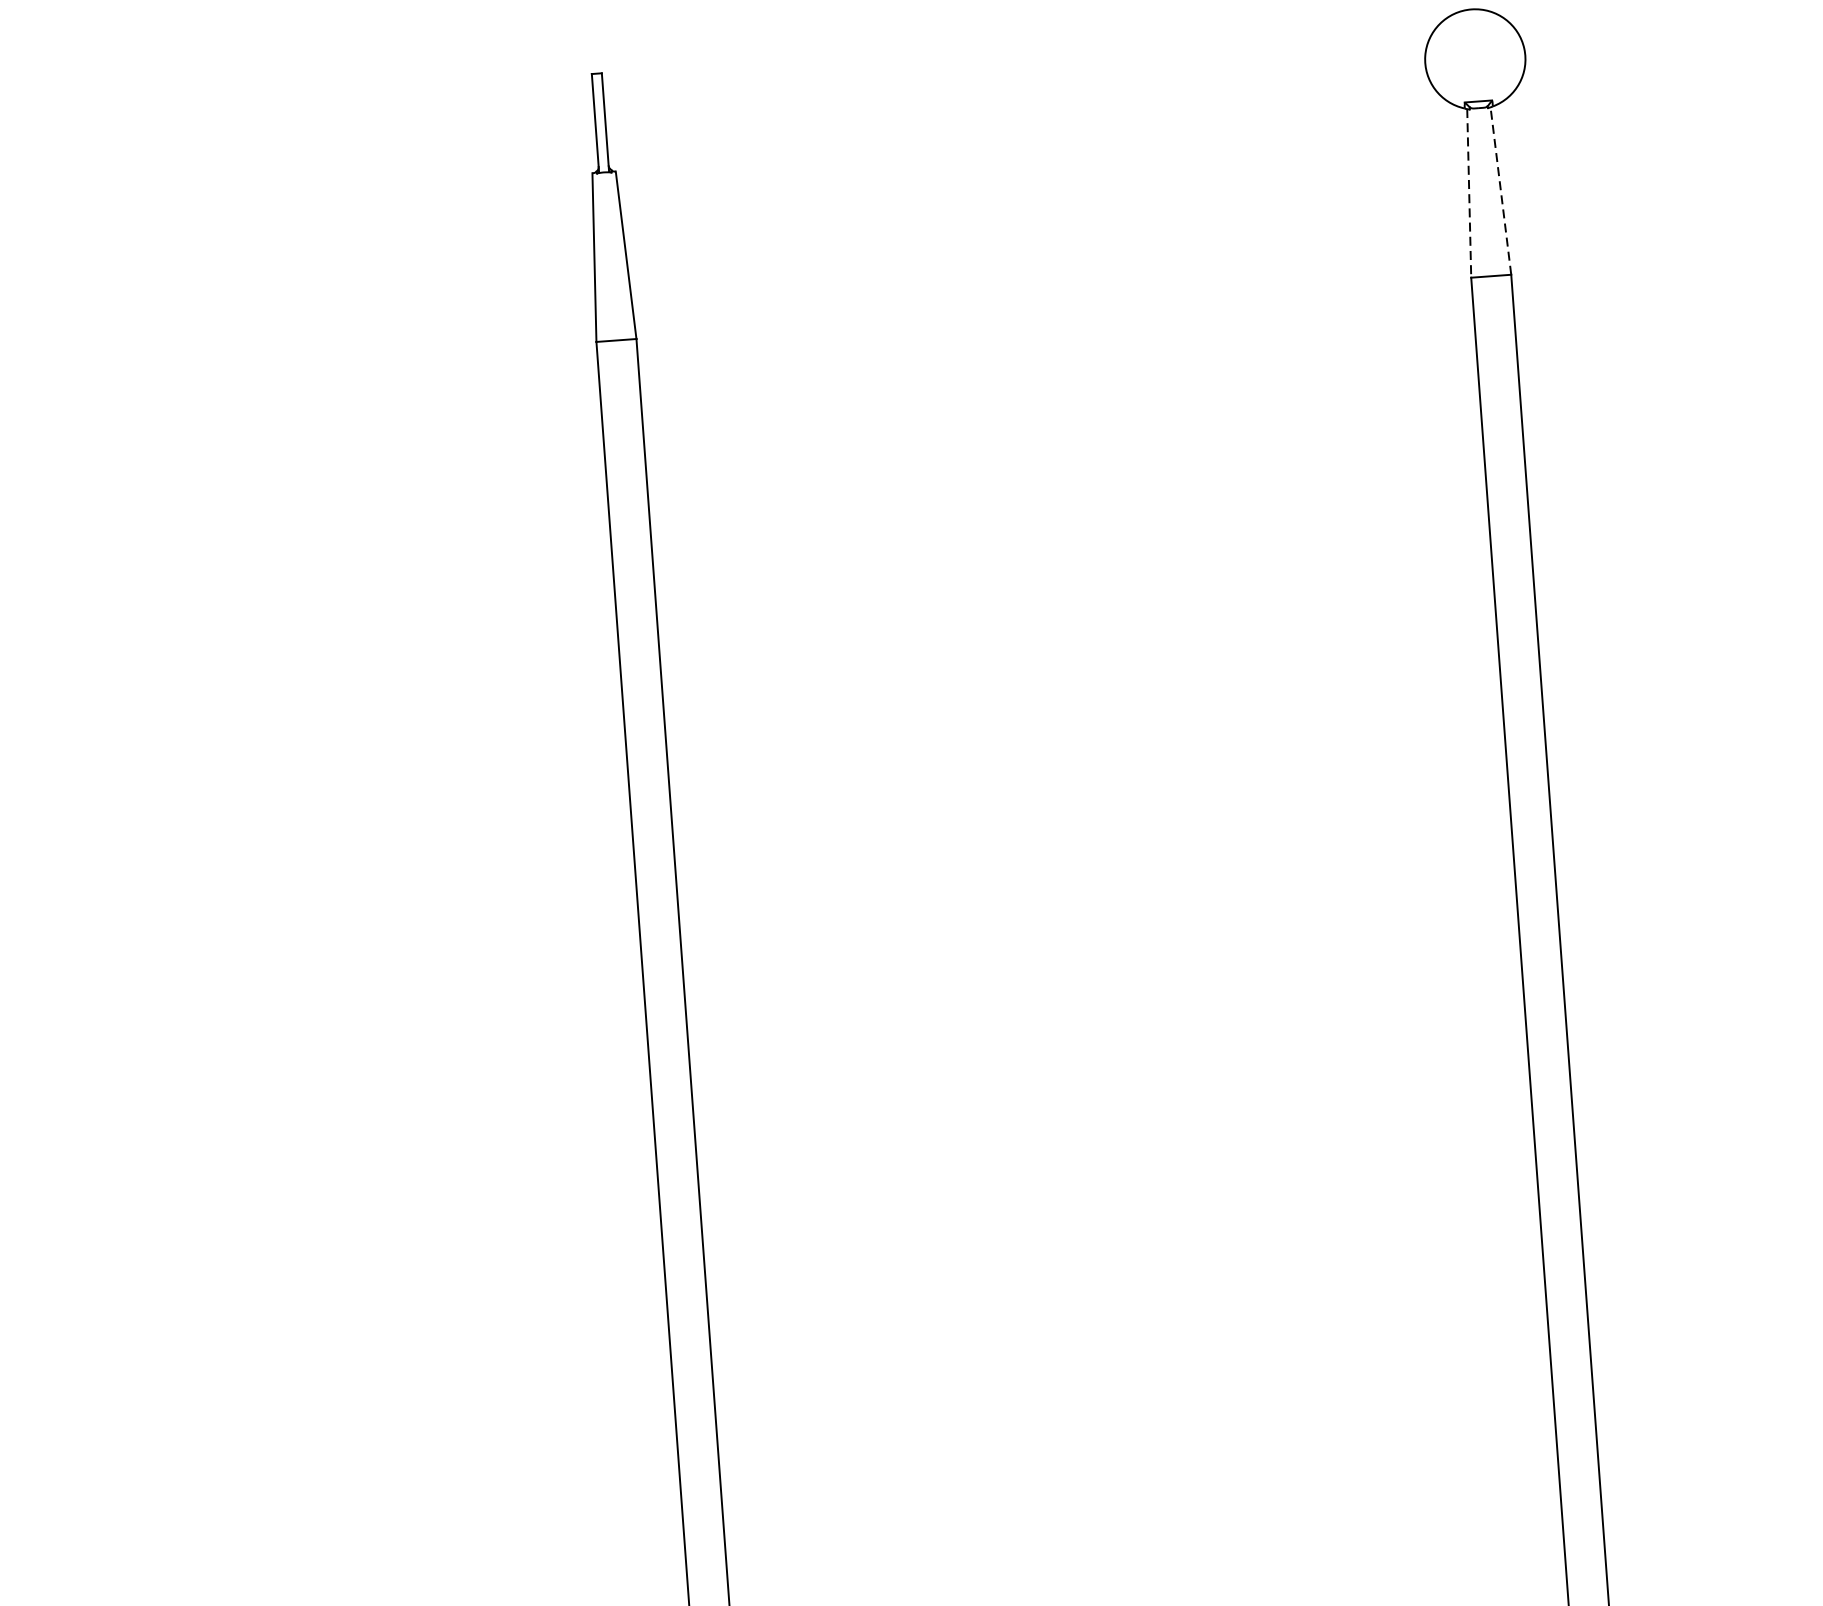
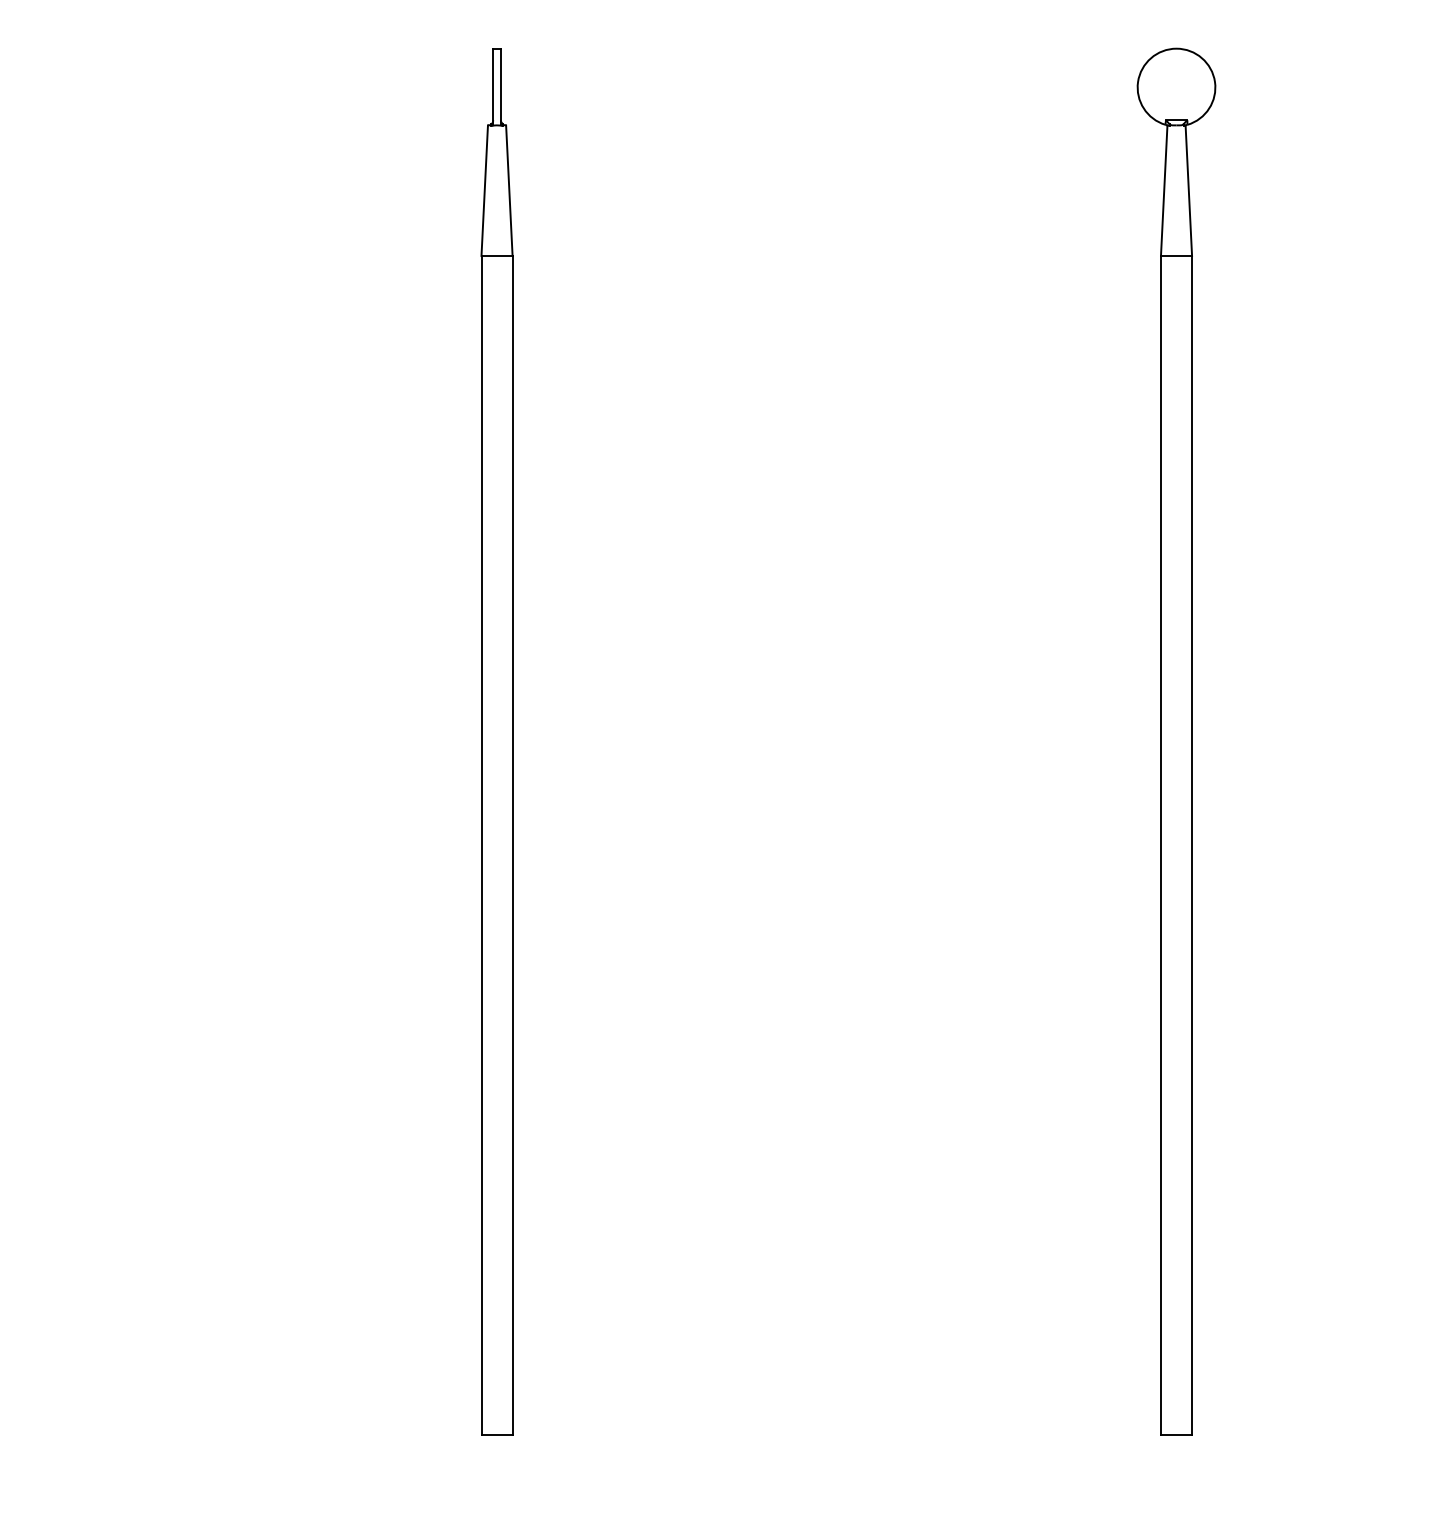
line: (1500, 190) -> (1188, 190), dashed -> solid
line: (1469, 194) -> (1164, 191), dashed -> solid

